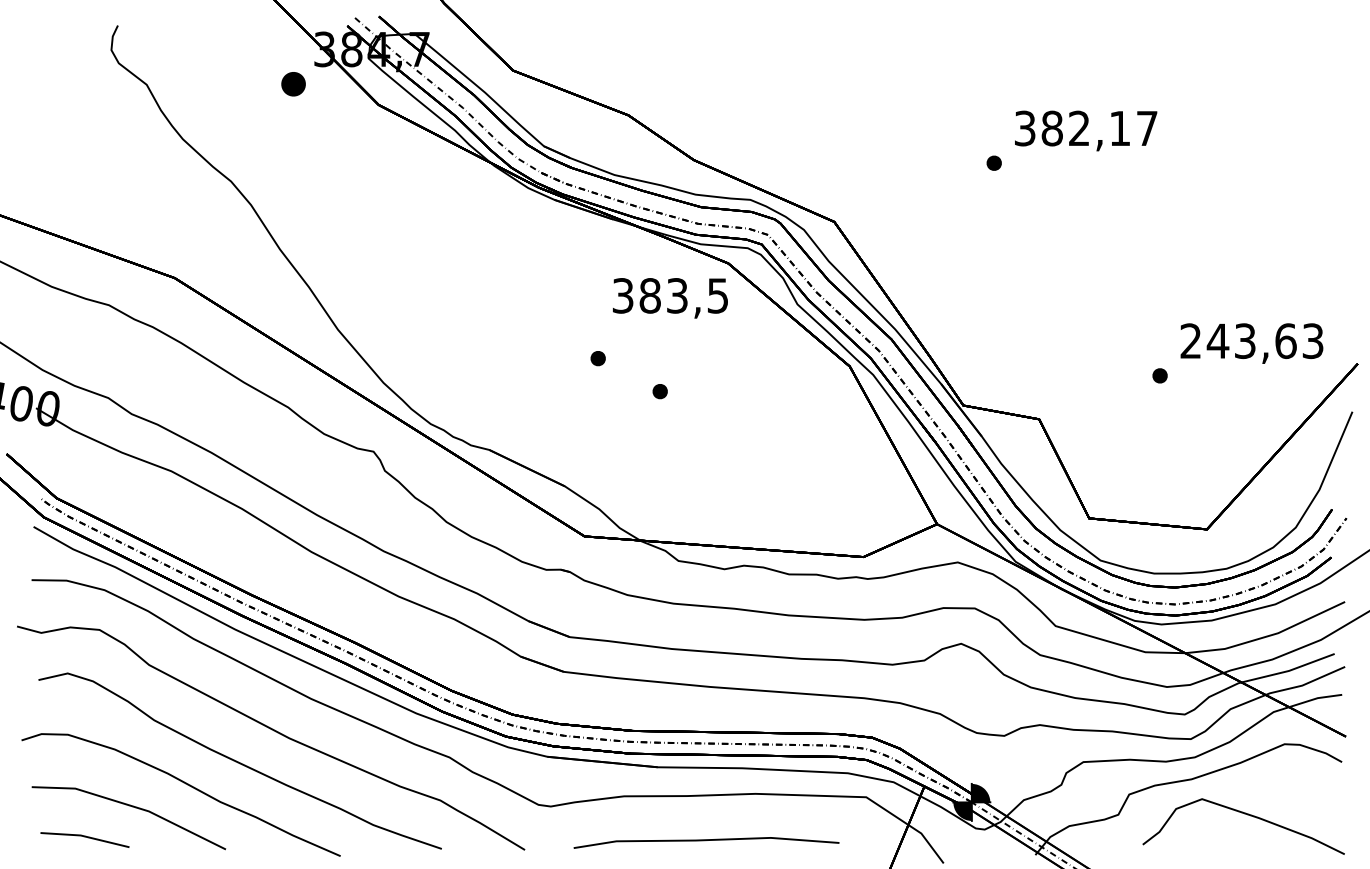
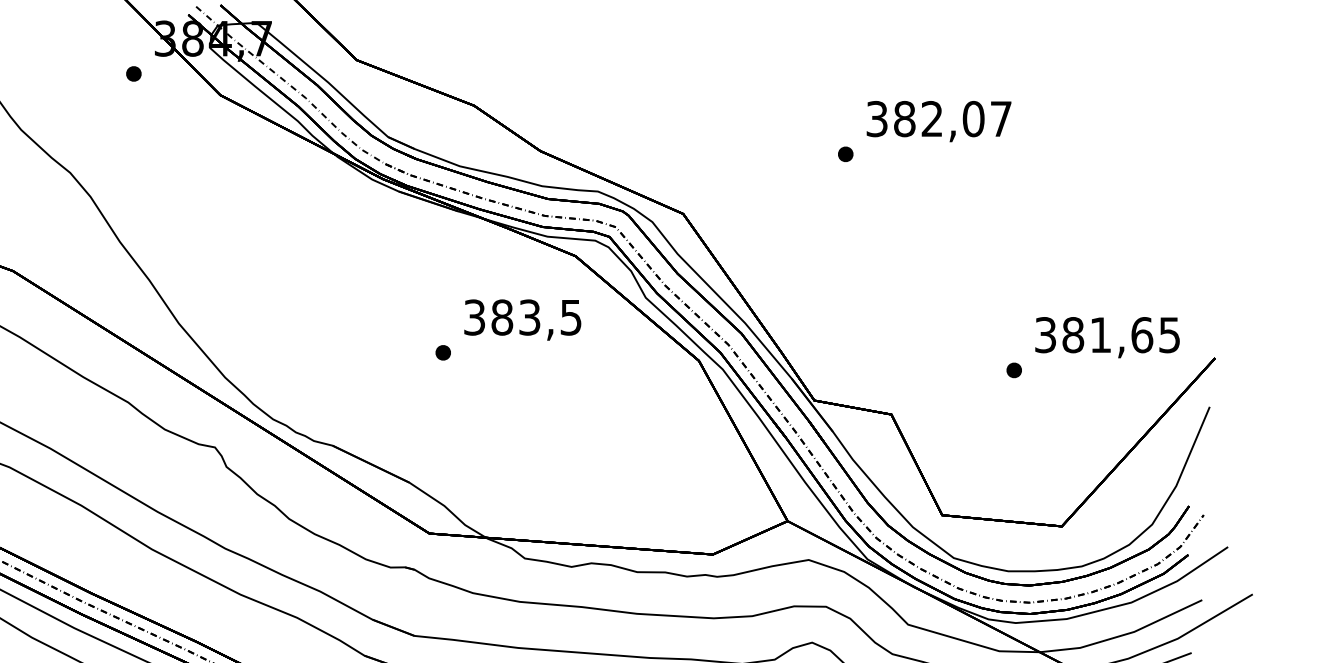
part: (293, 83) -> (133, 73), size x0.62
text: (1119, 128) -> (973, 119), 382,17 -> 382,07
text: (670, 298) -> (522, 320), moved
text: (1251, 341) -> (1107, 335), 243,63 -> 381,65
part: (659, 391) -> (505, 386), removed

